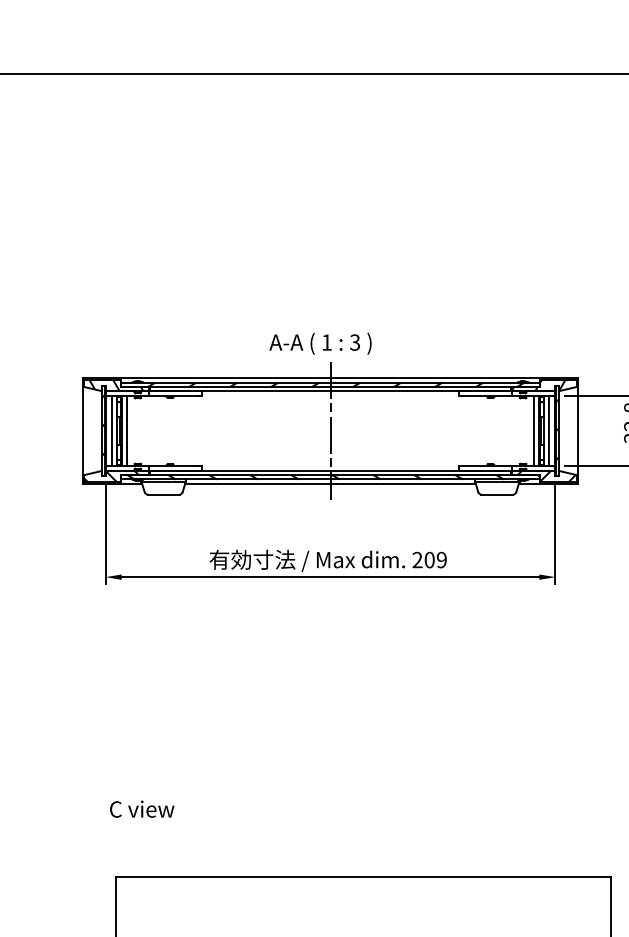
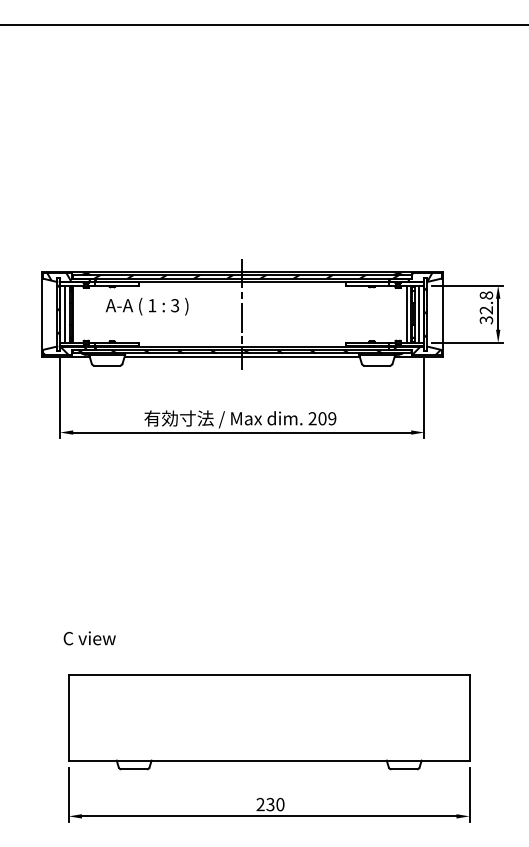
text: (319, 343) -> (146, 306), moved
line: (127, 430) -> (77, 313), removed
text: (141, 809) -> (89, 638), moved

